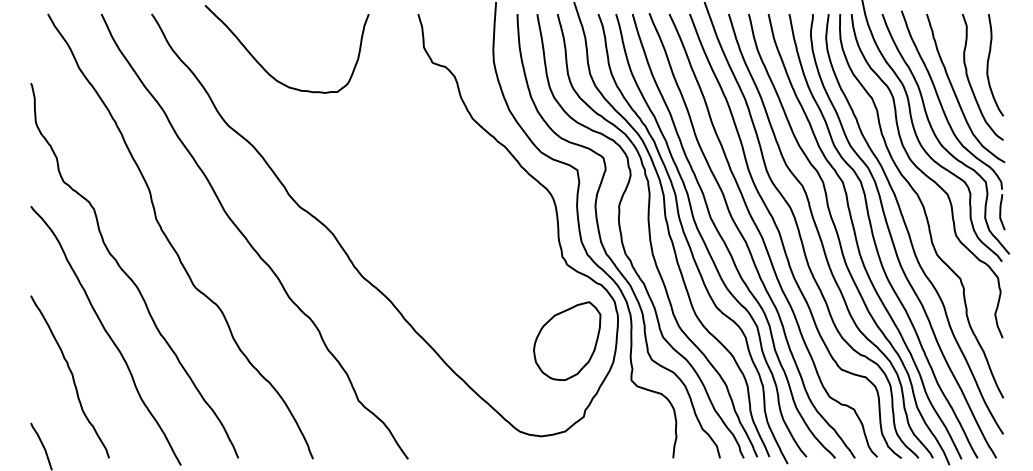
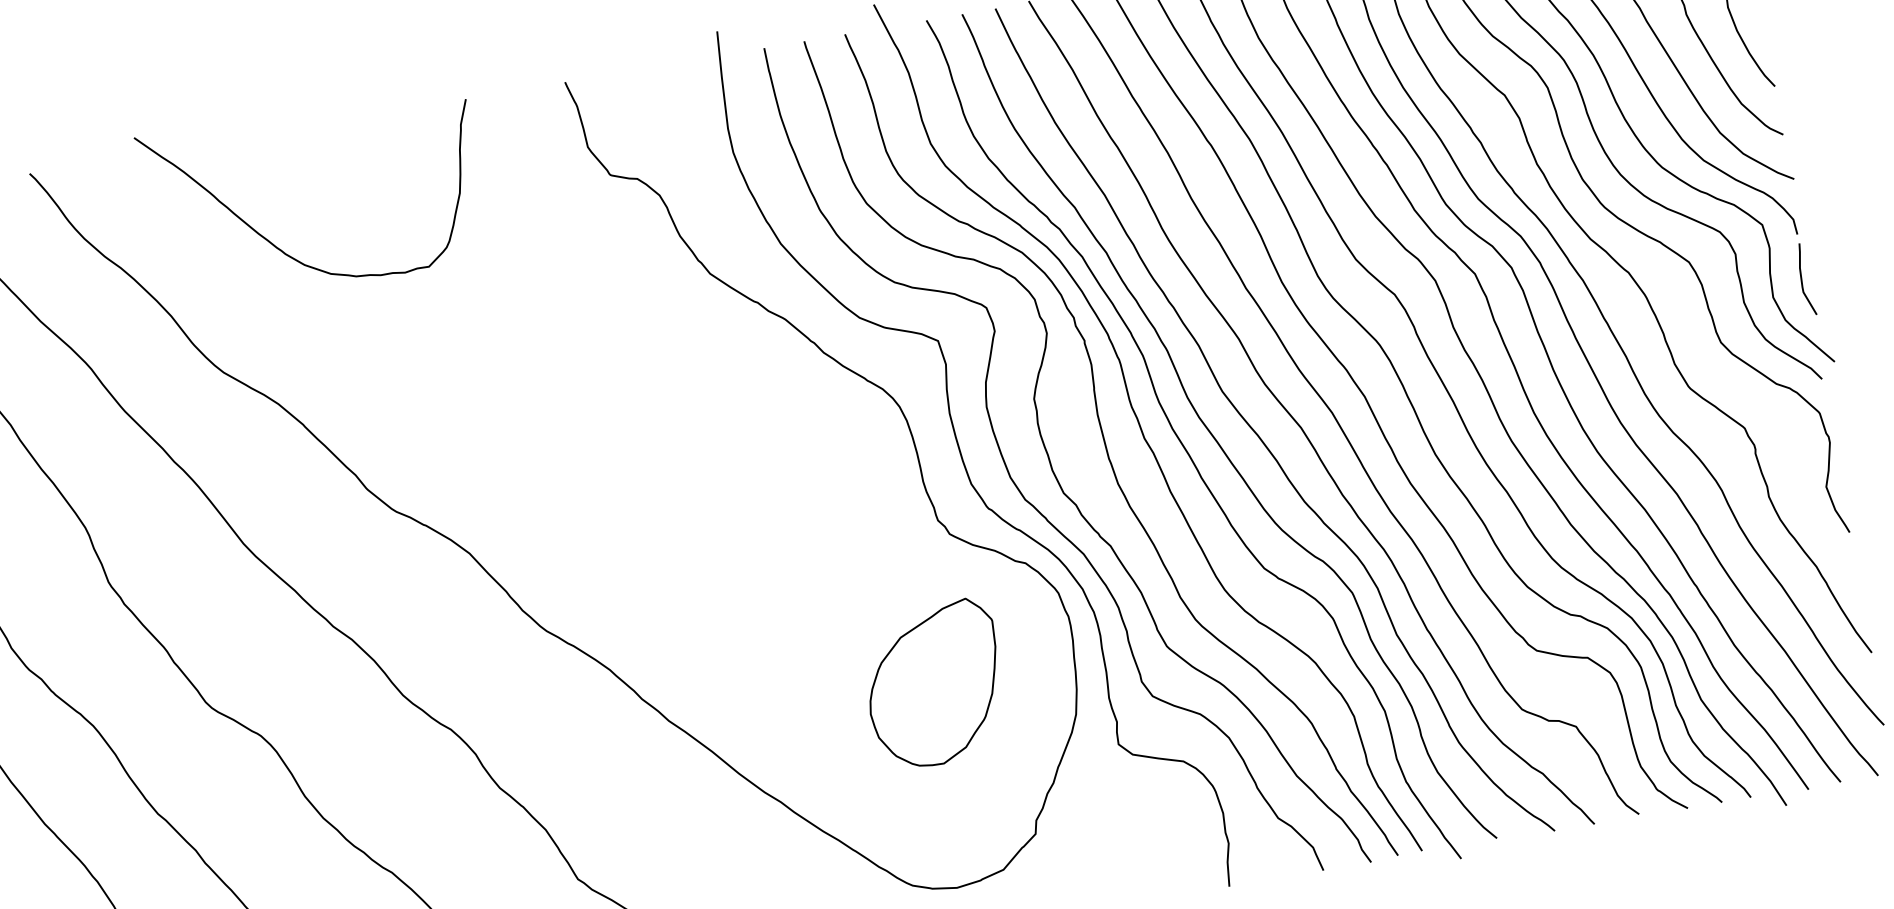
part: (567, 340) -> (934, 683), moved

